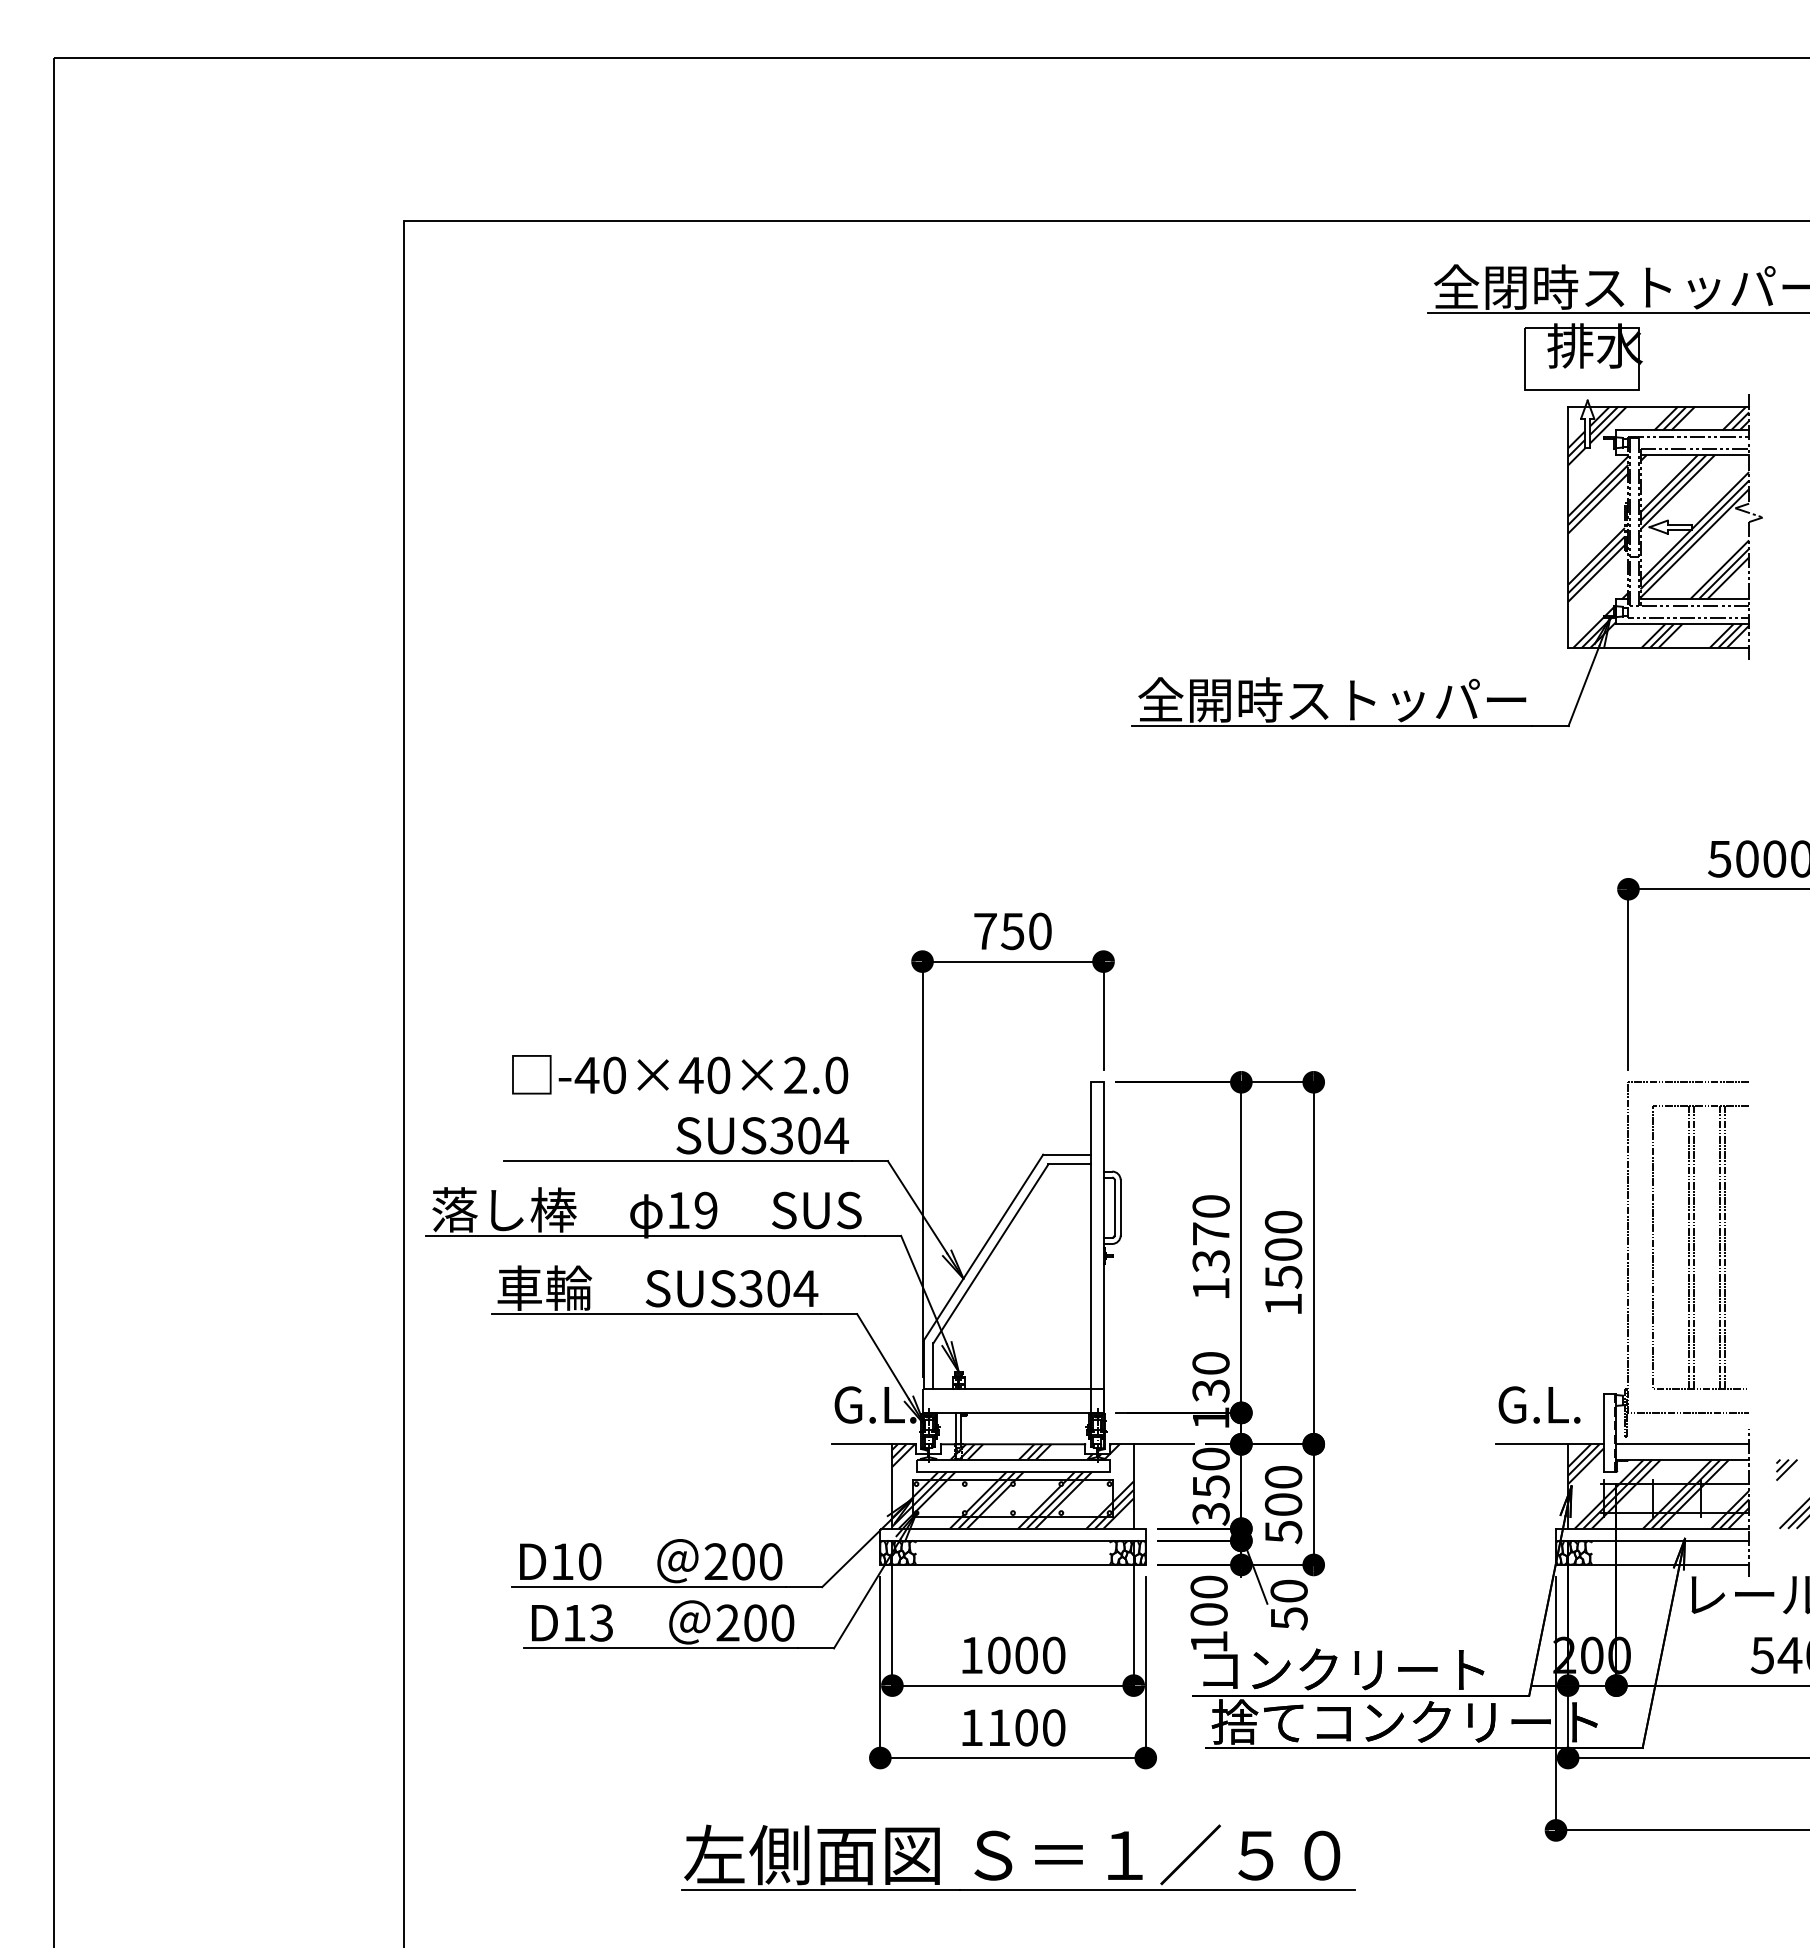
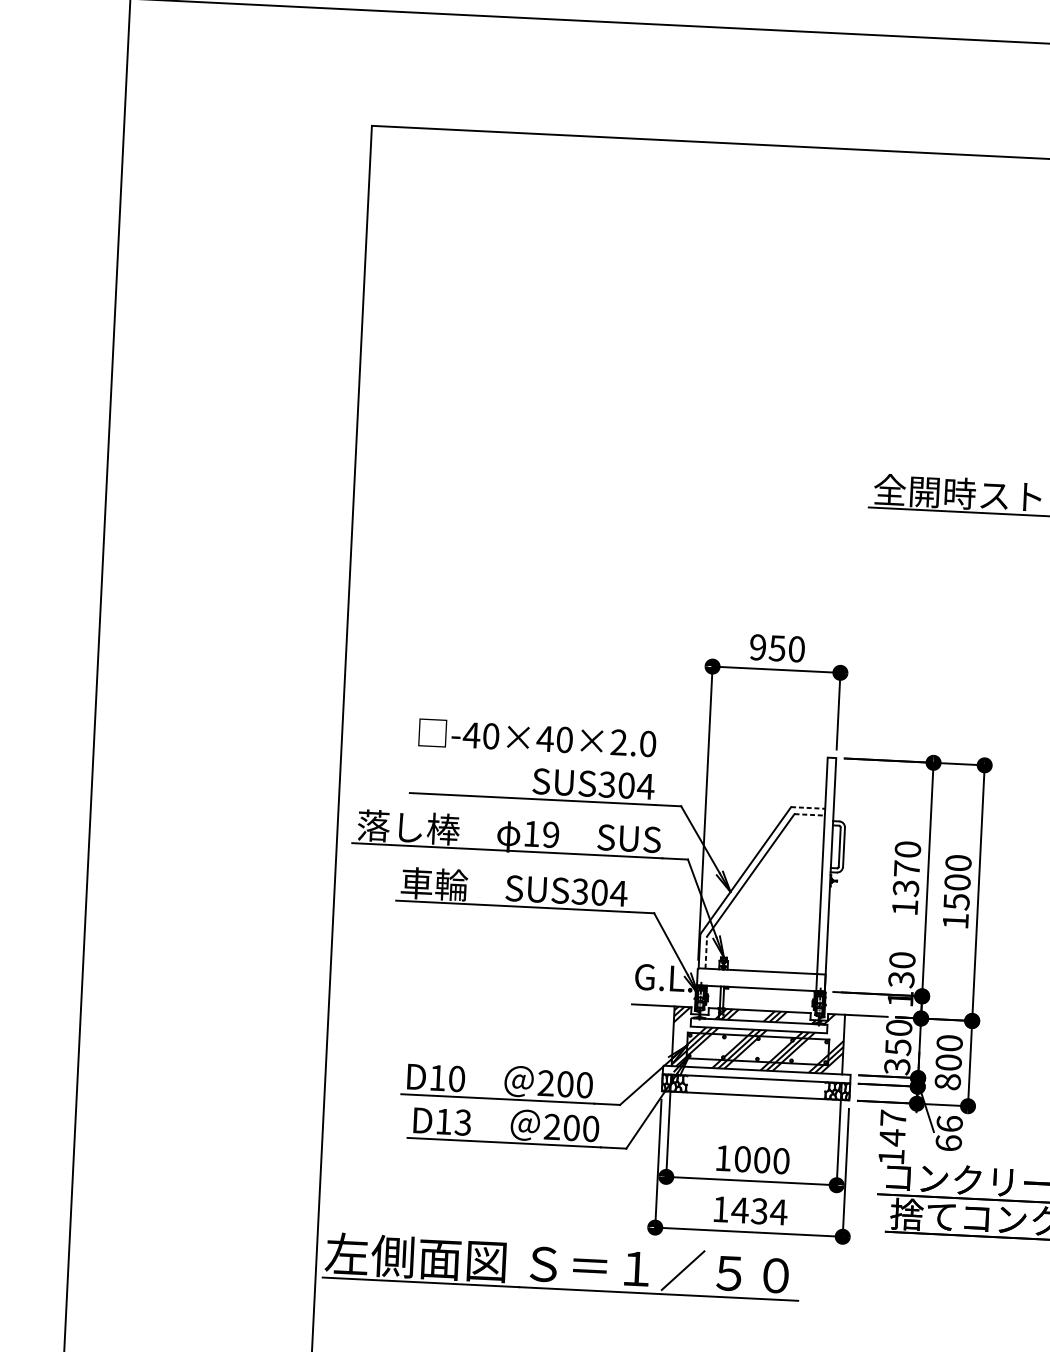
text: (985, 931) -> (758, 647), 750 -> 950
line: (1067, 1154) -> (808, 807), solid -> dashed
line: (1070, 1164) -> (810, 815), solid -> dashed
line: (933, 1366) -> (706, 952), solid -> dashed
text: (1283, 1532) -> (947, 1082), 500 -> 800
text: (1208, 1601) -> (892, 1128), 100 -> 147
text: (1288, 1604) -> (948, 1133), 50 -> 66
text: (1026, 1727) -> (759, 1211), 1100 -> 1434
part: (1010, 1860) -> (555, 1268), moved

